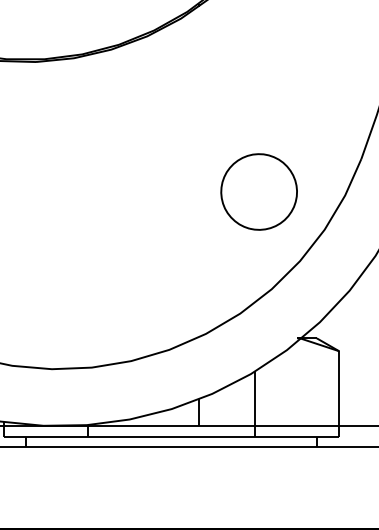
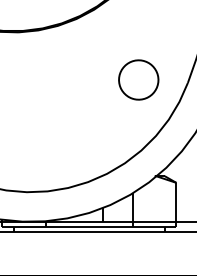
part: (258, 191) -> (138, 79), moved

